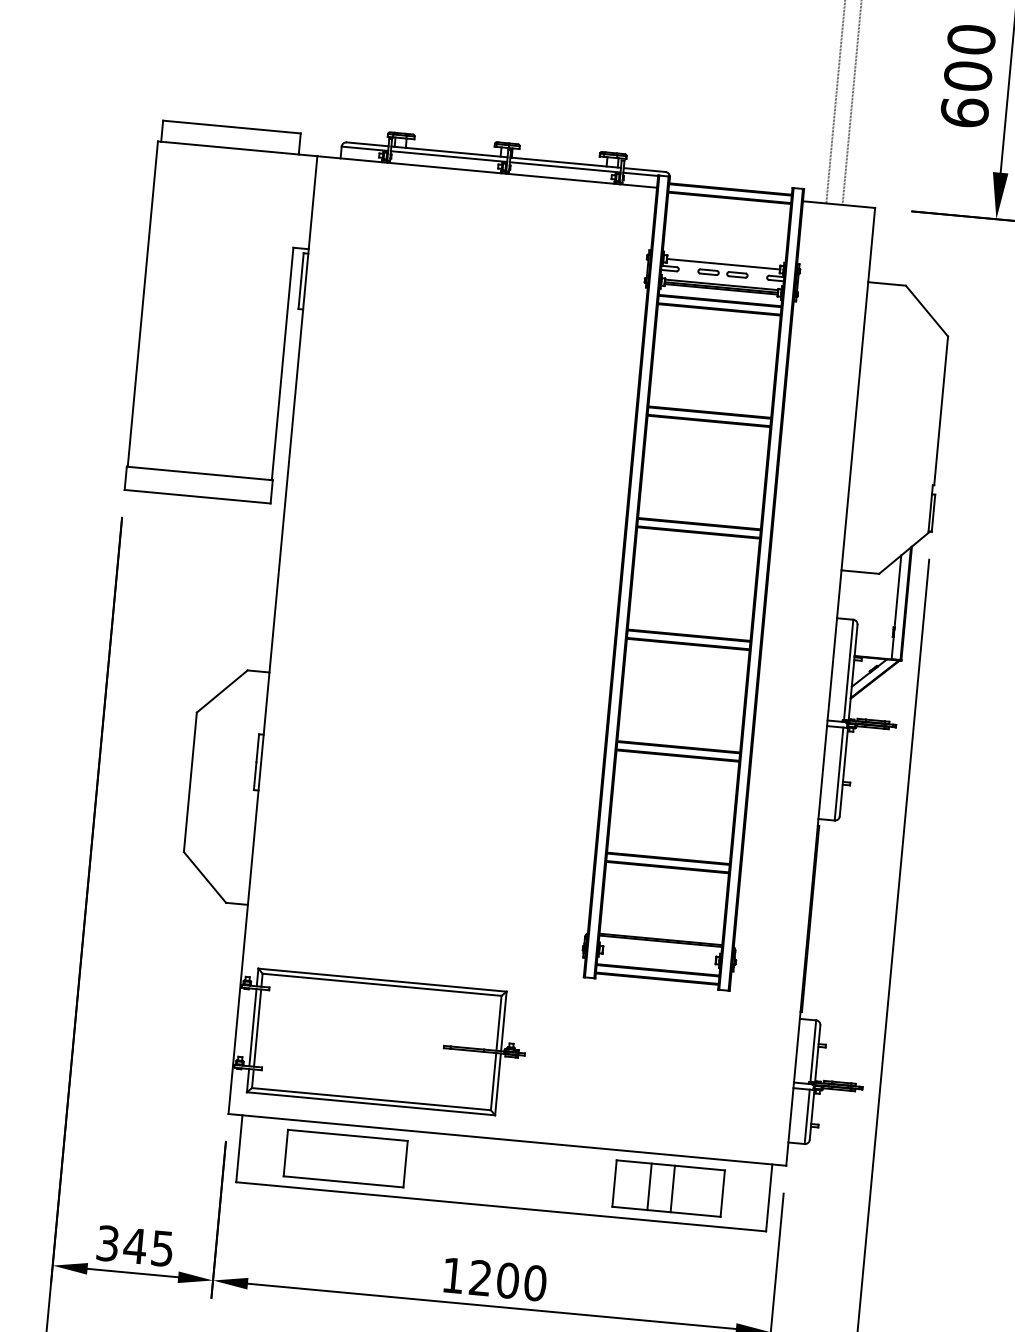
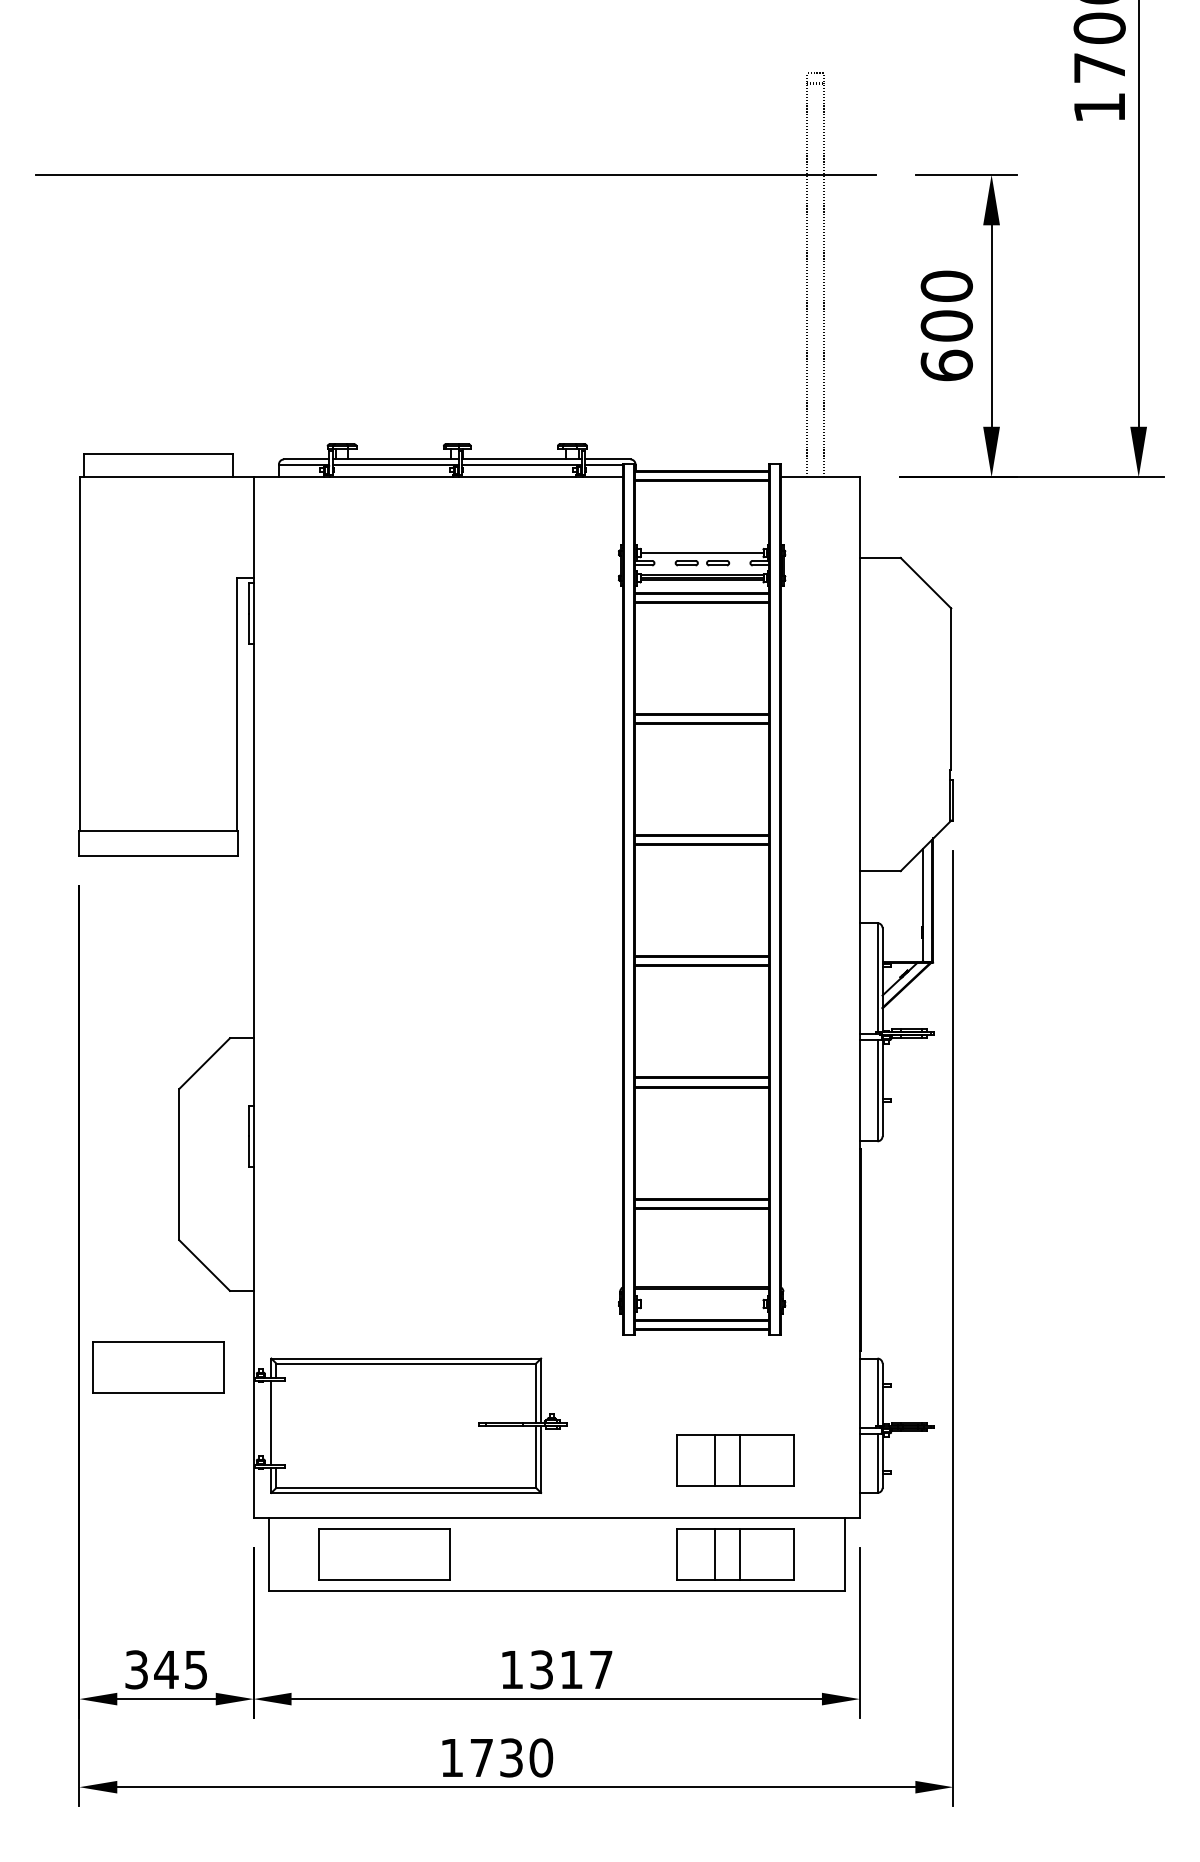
part: (153, 967) -> (158, 1367), added
line: (257, 1027) -> (276, 1422), removed
part: (676, 1102) -> (735, 1460), added
text: (508, 1280) -> (571, 1669), 1200 -> 1317

